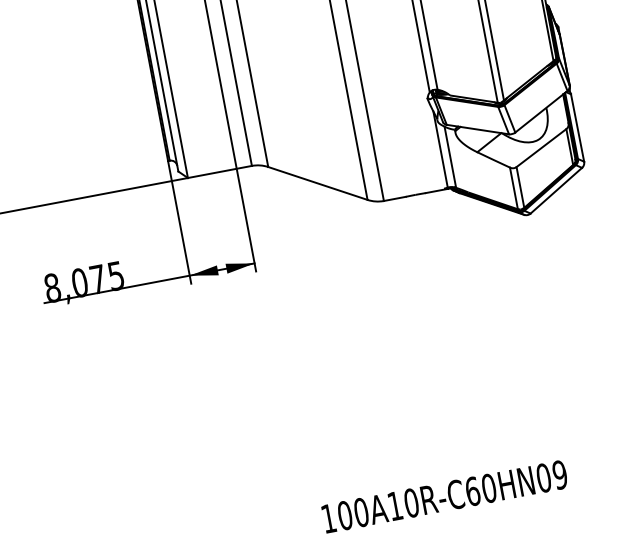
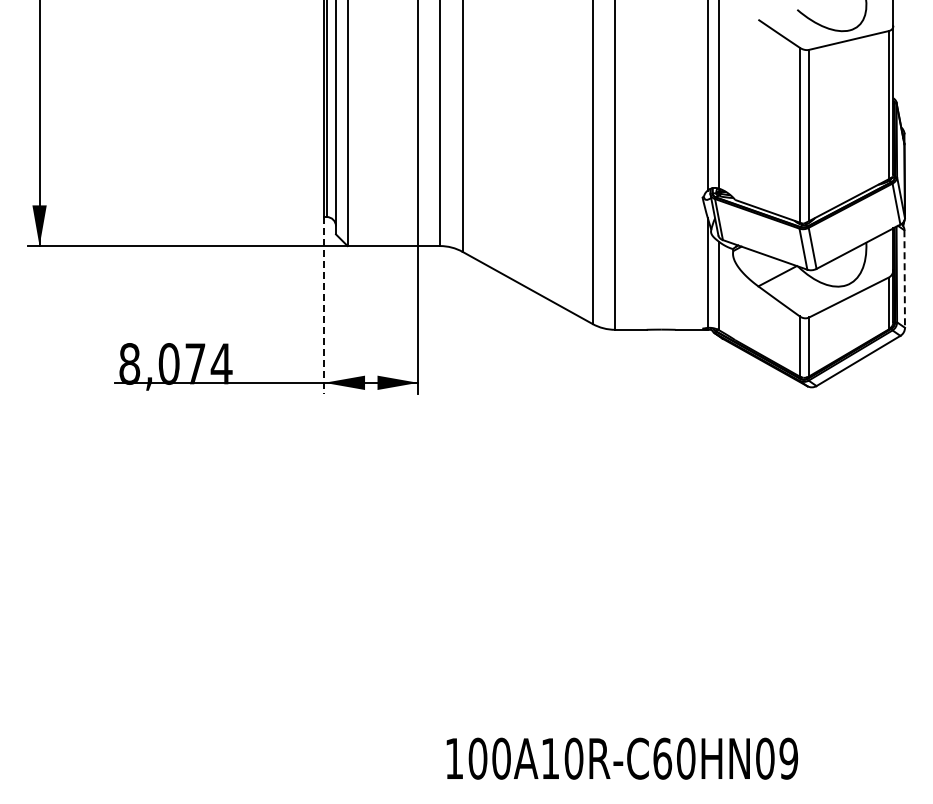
line: (577, 128) -> (904, 279), solid -> dashed
line: (179, 222) -> (324, 305), solid -> dashed
text: (116, 275) -> (221, 363), 8,075 -> 8,074

